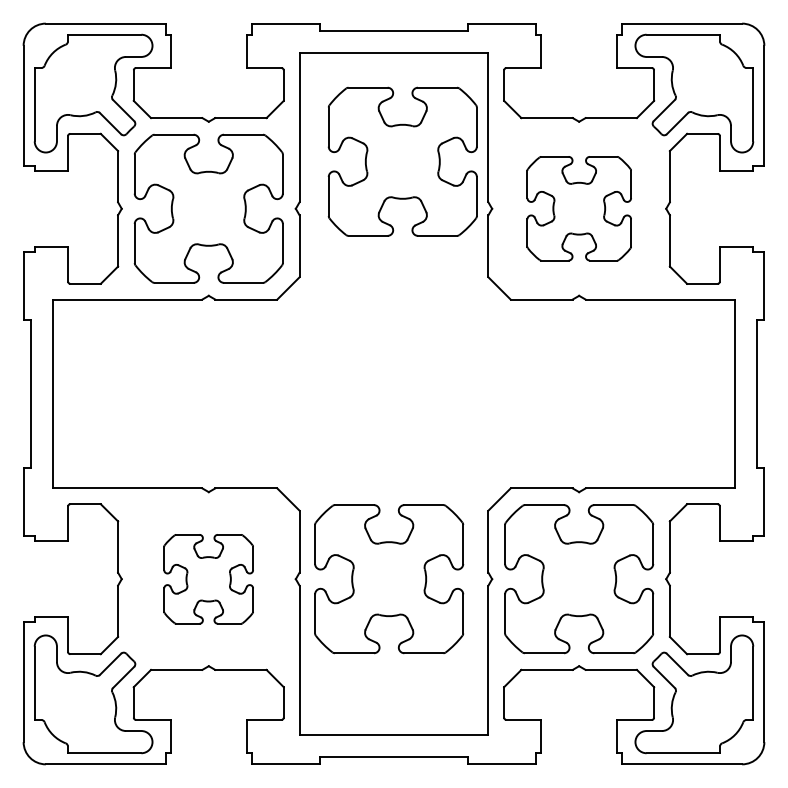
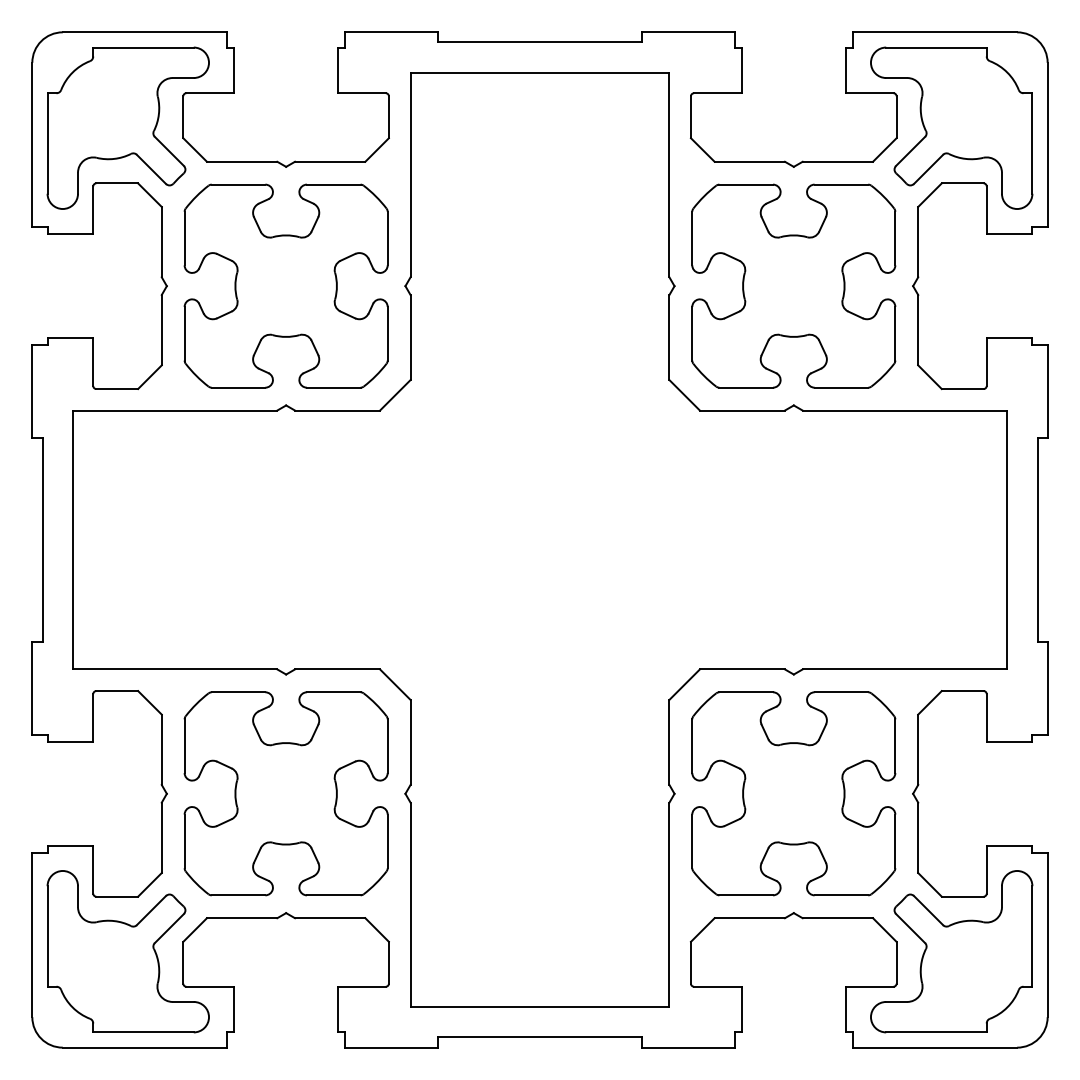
part: (402, 161) -> (551, 221), removed
part: (579, 208) -> (794, 285), size x1.43
part: (208, 579) -> (285, 794), size x1.67
part: (389, 579) -> (533, 794), removed

